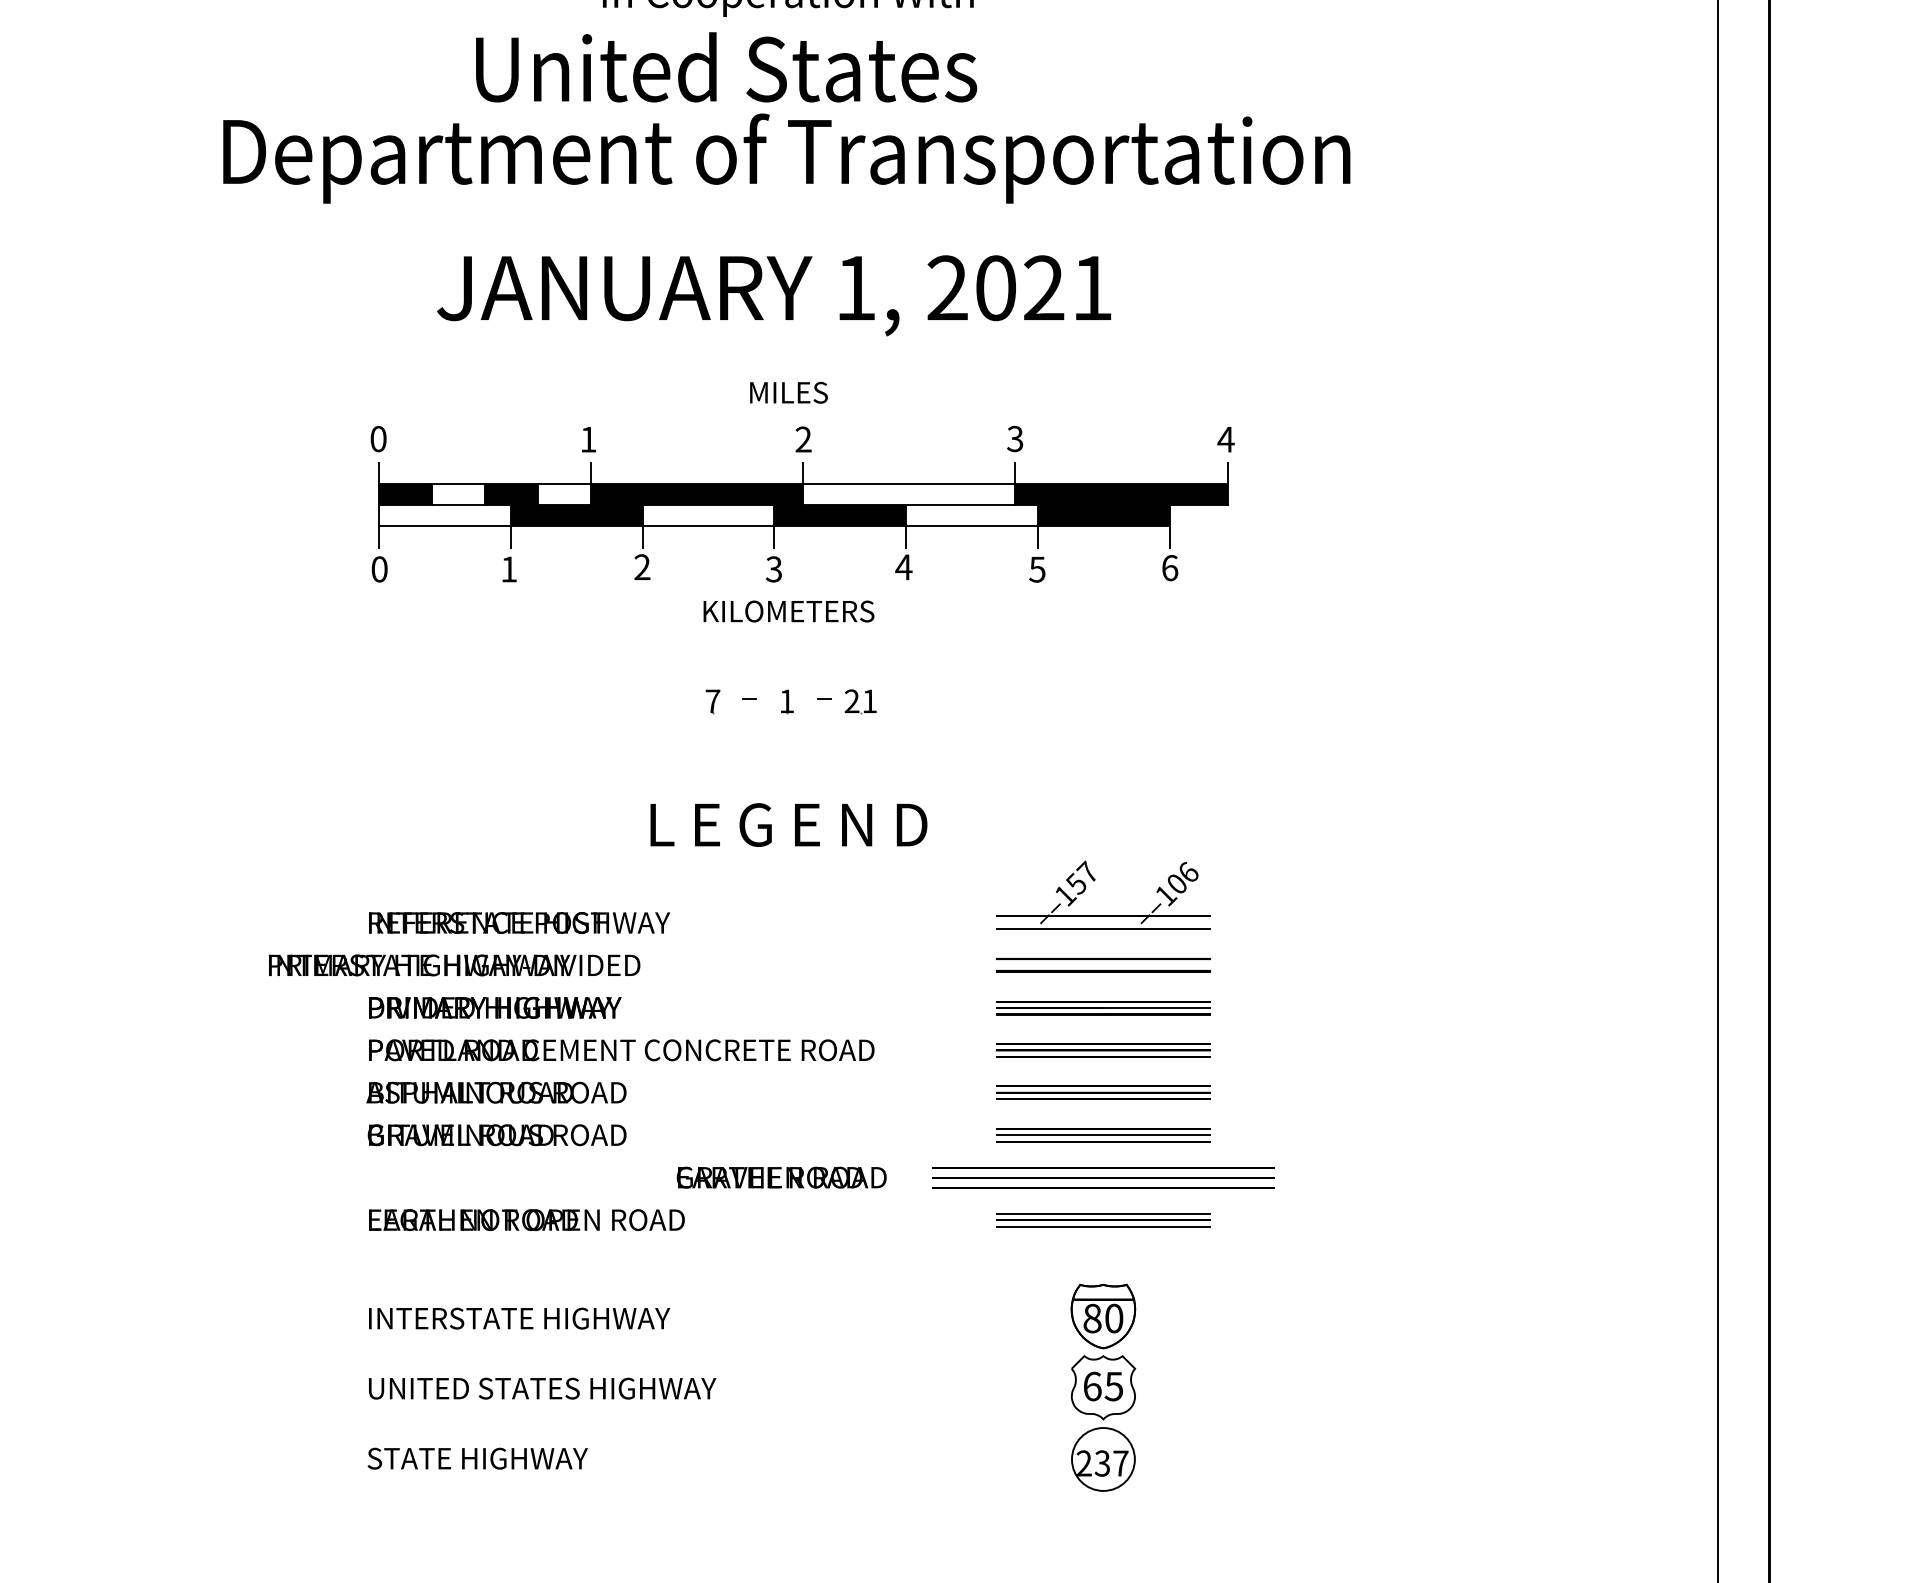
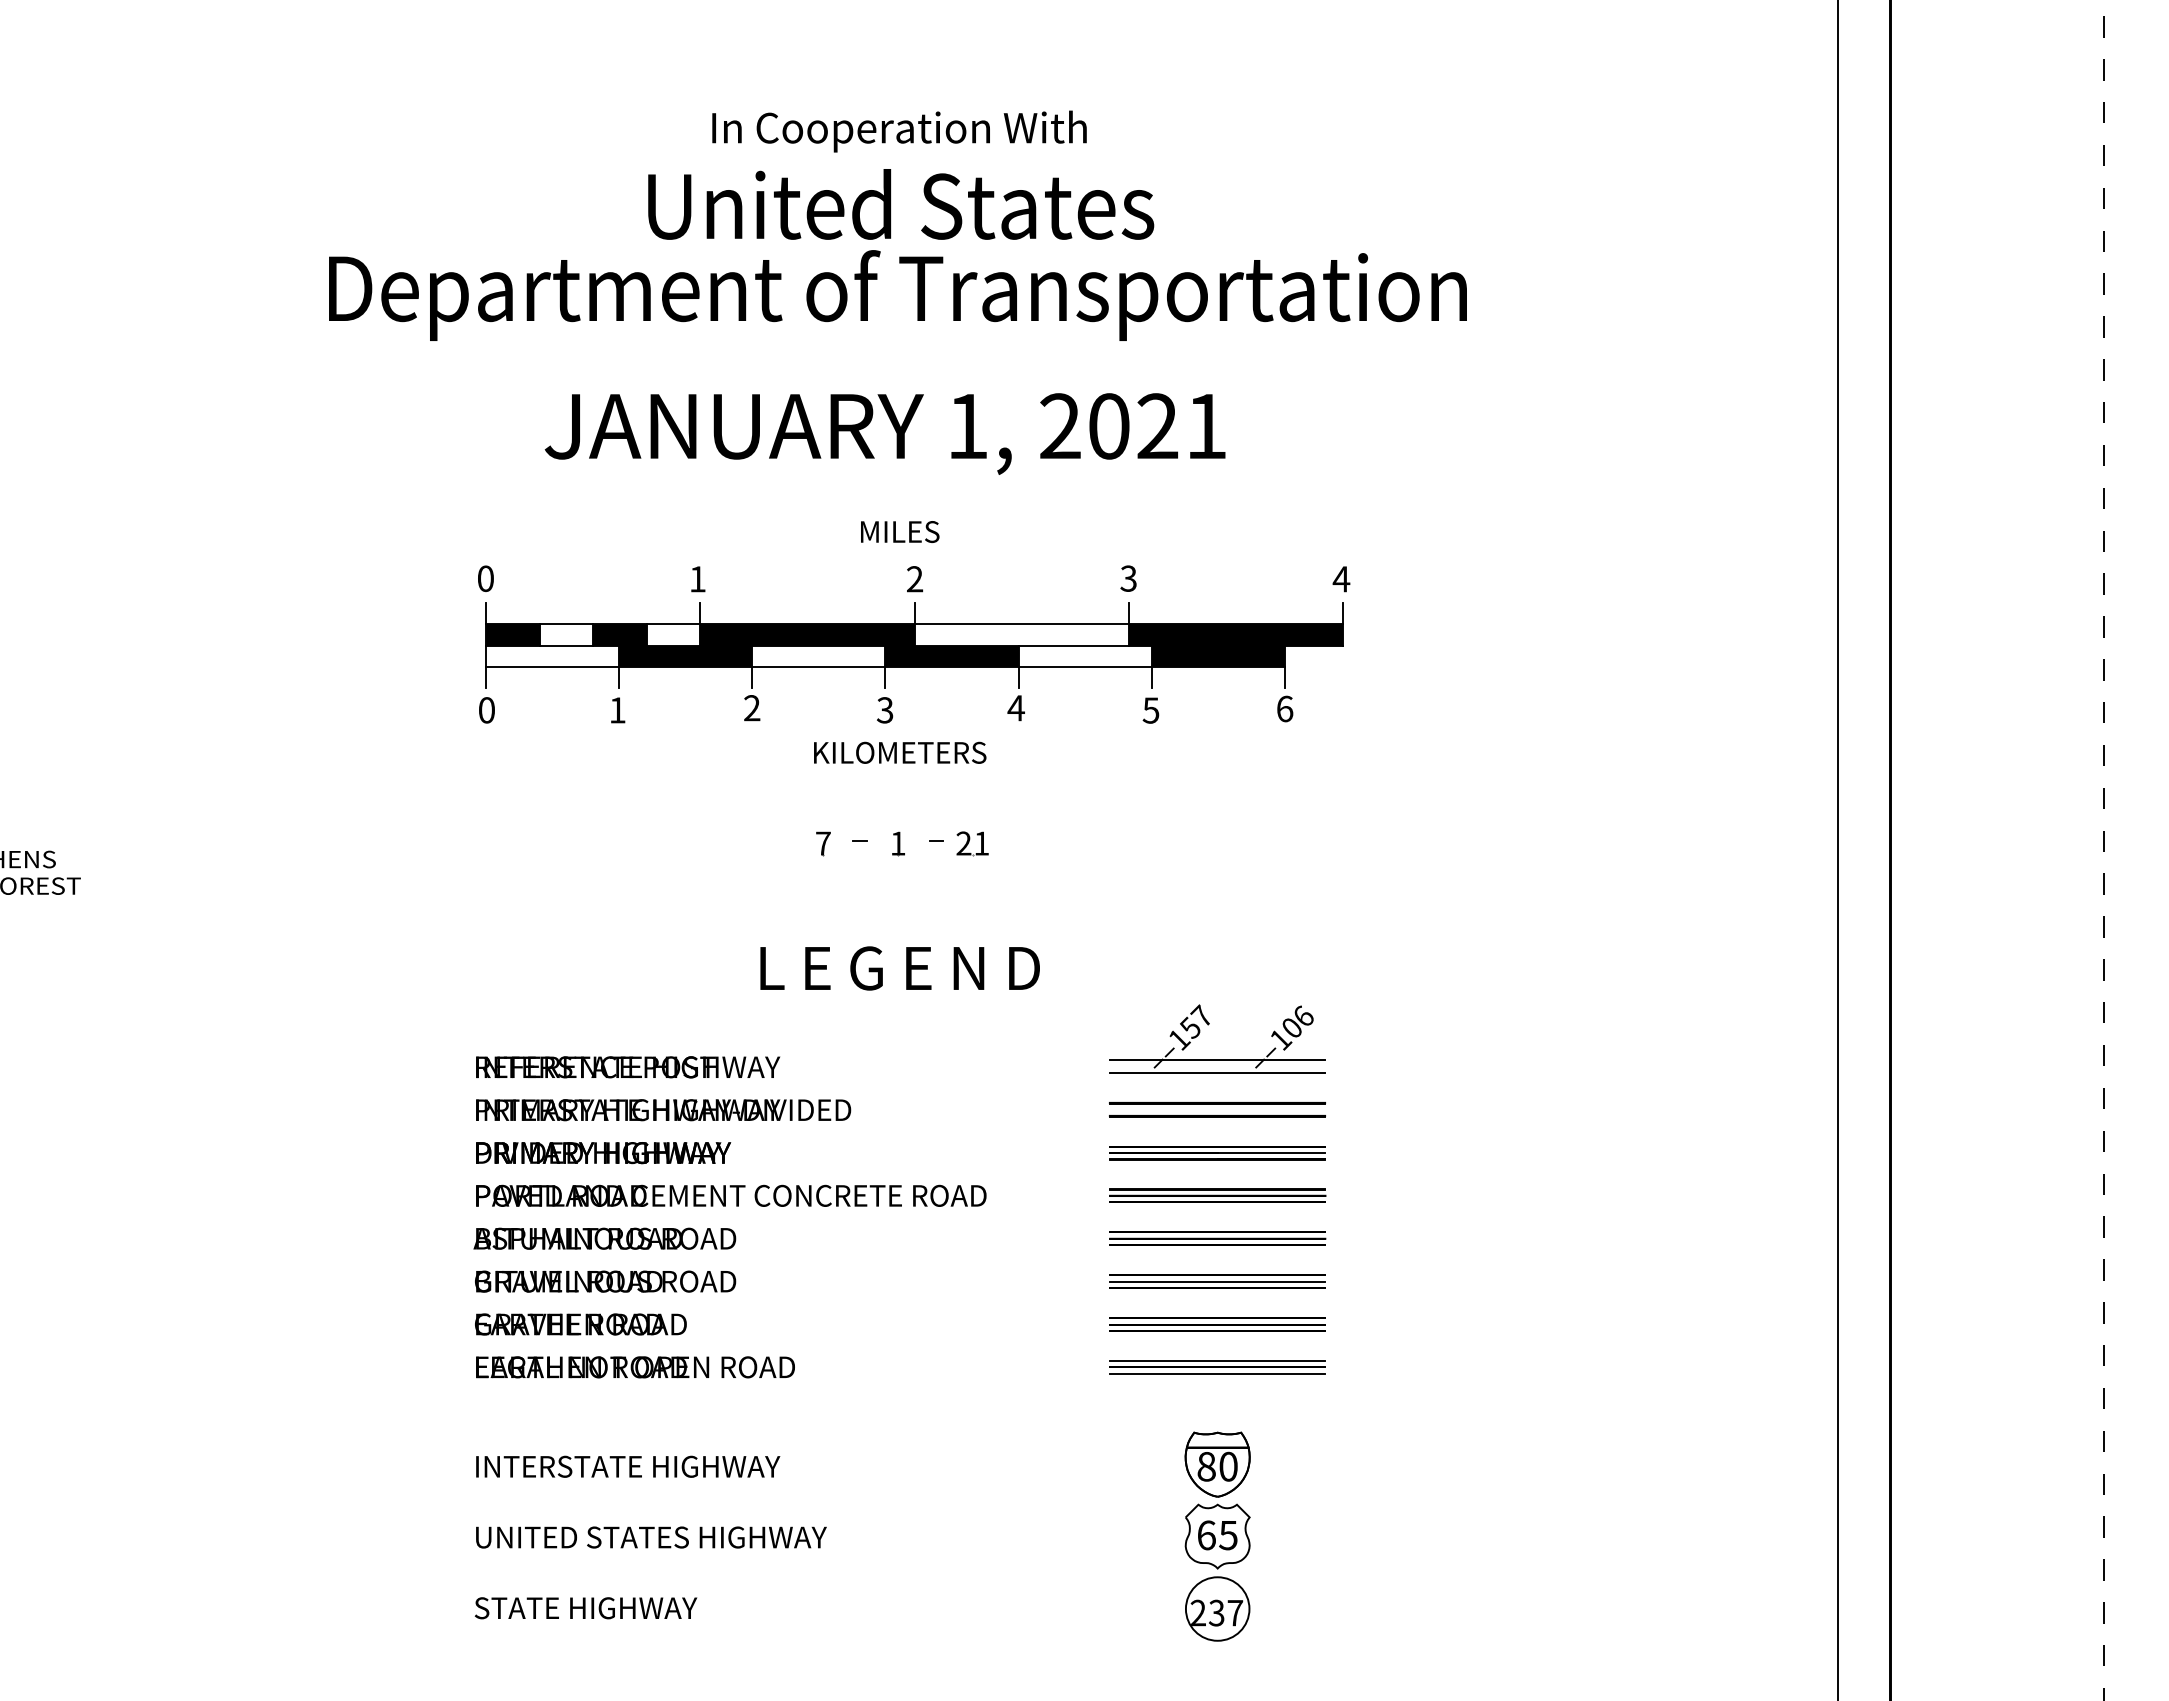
text: (726, 67) -> (901, 204), moved
text: (454, 965) -> (663, 1110), moved
text: (781, 1177) -> (580, 1324), moved
part: (1103, 1177) -> (1217, 1324), size x0.62

